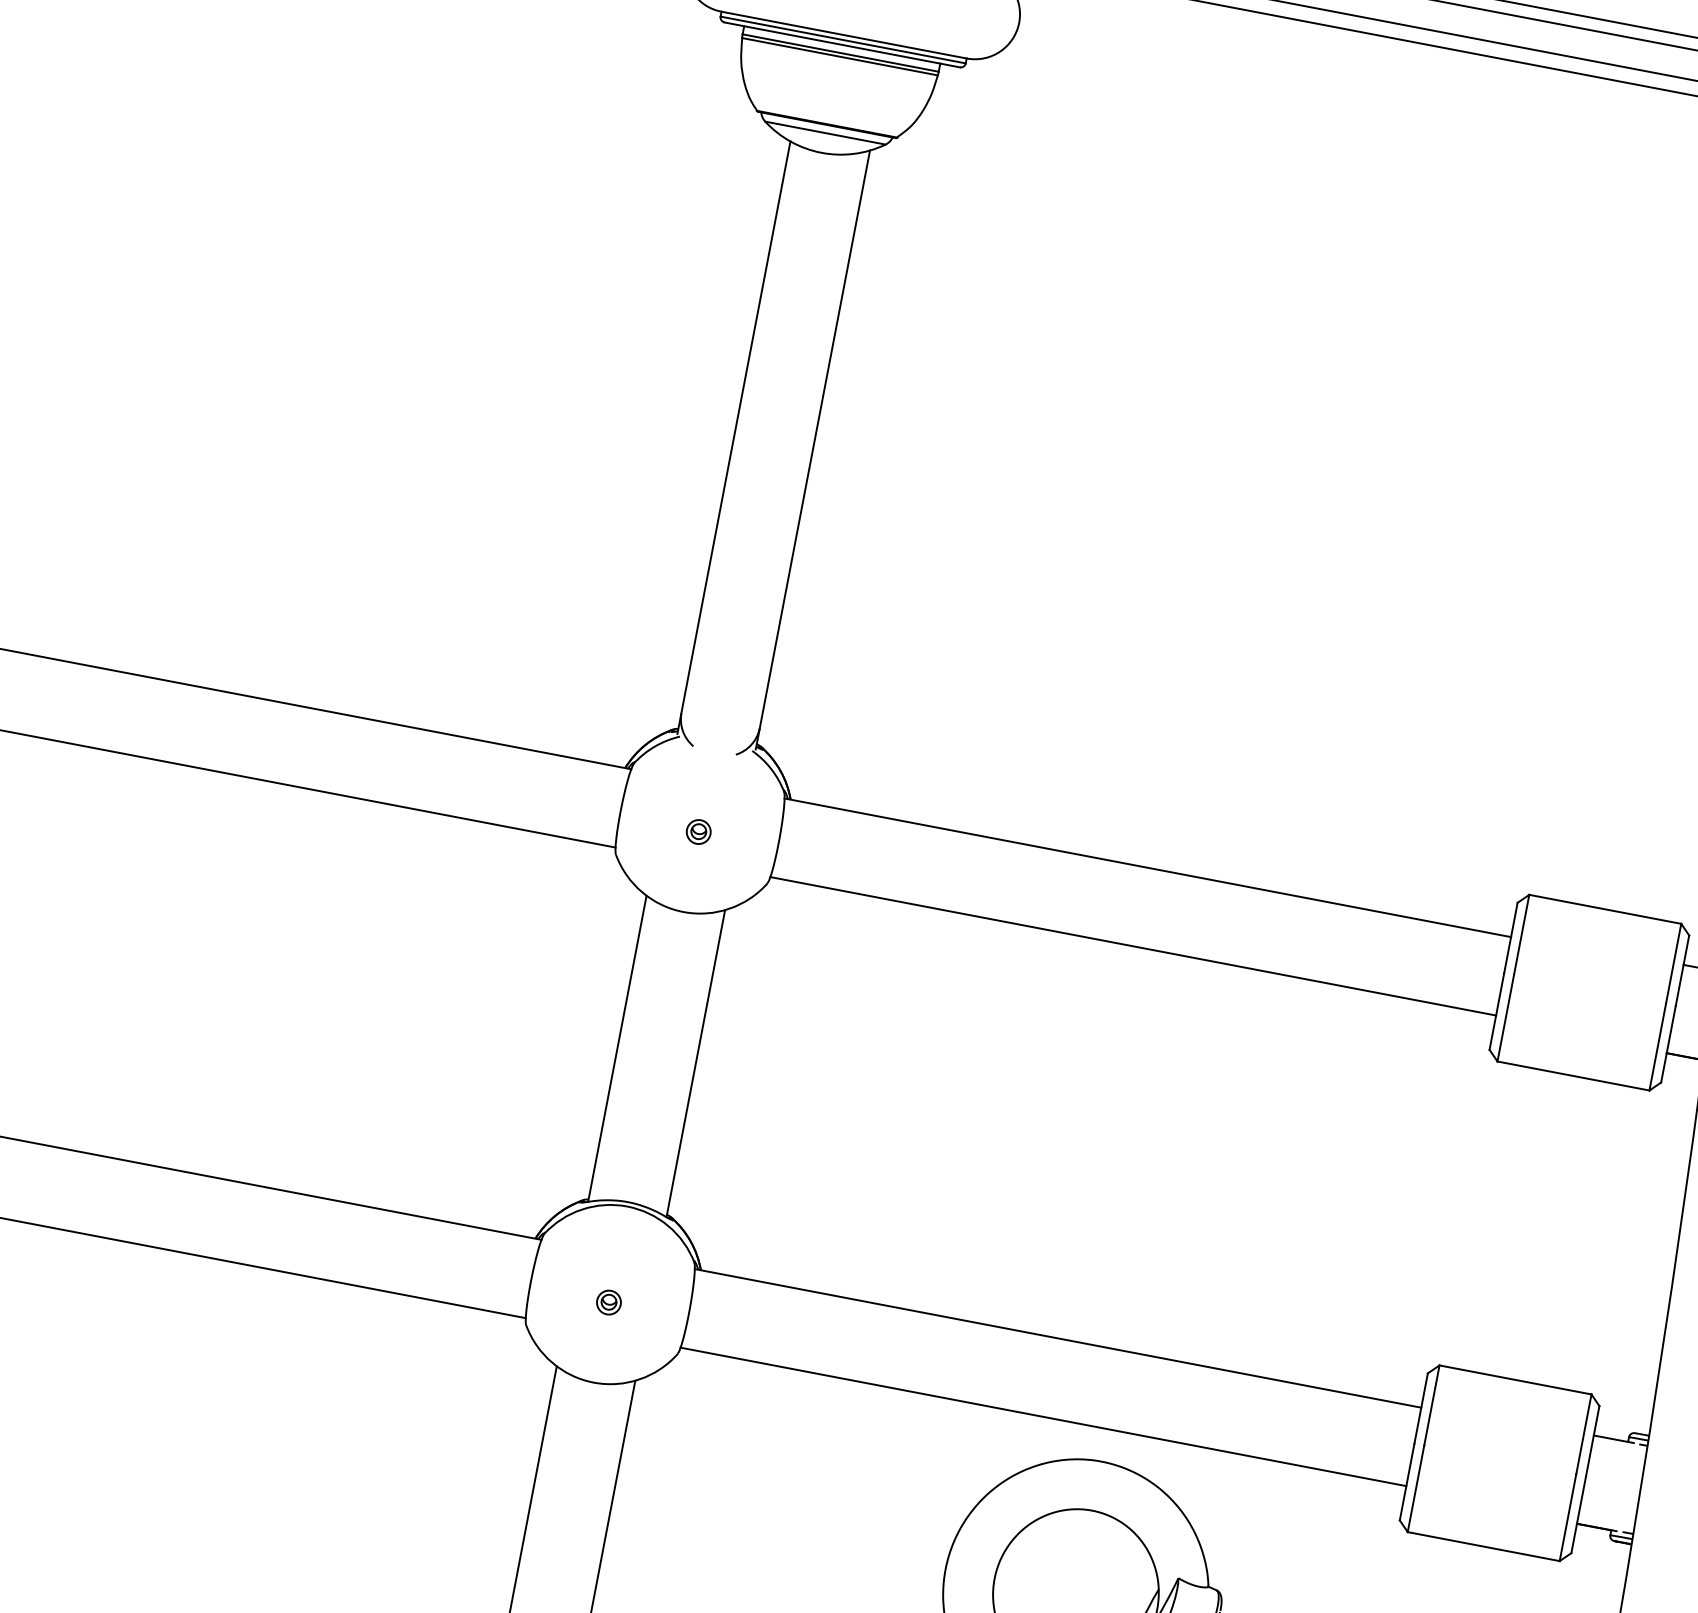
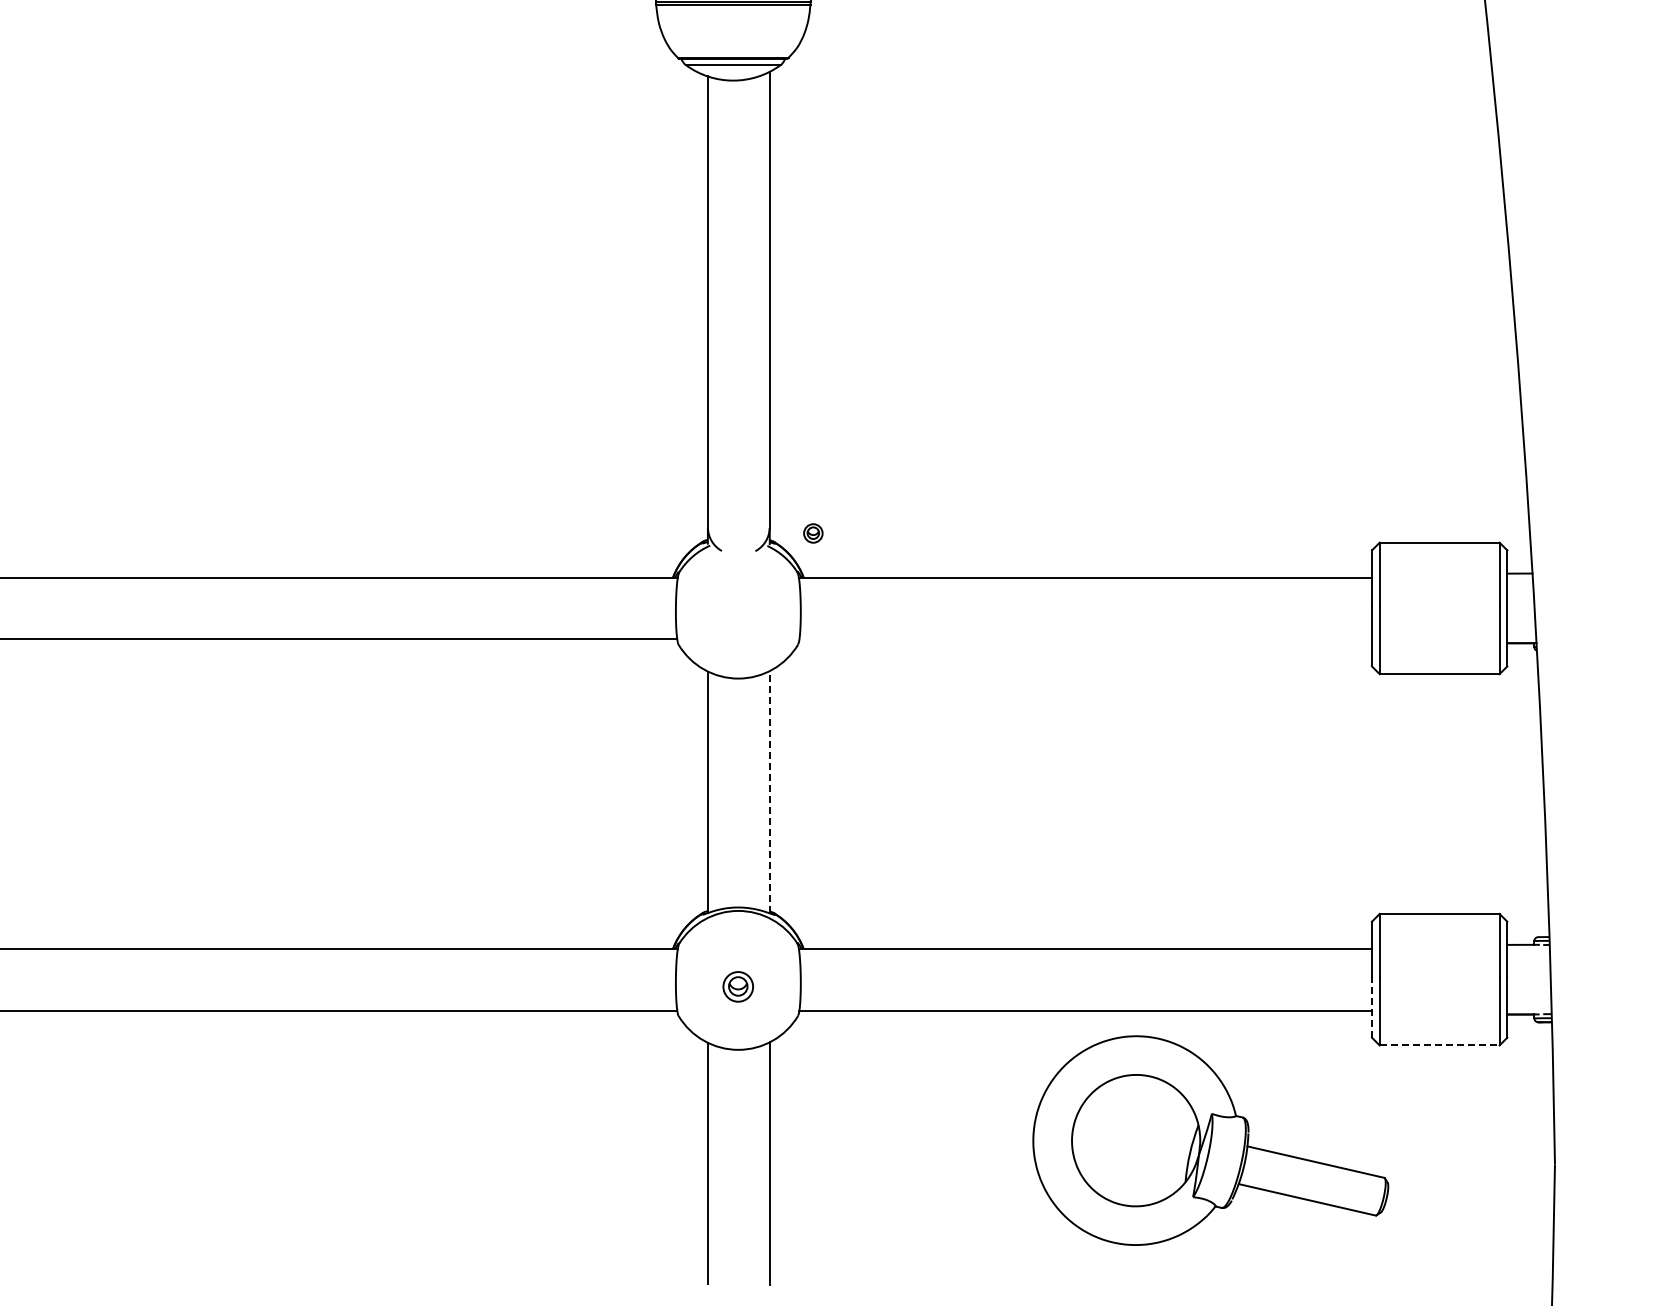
part: (698, 832) -> (813, 533), moved
line: (1132, 946) -> (1085, 639), removed
line: (695, 1062) -> (769, 791), solid -> dashed
part: (609, 1302) -> (738, 986), size x1.6
line: (1406, 1480) -> (1371, 1006), solid -> dashed
line: (1483, 1546) -> (1439, 1045), solid -> dashed

